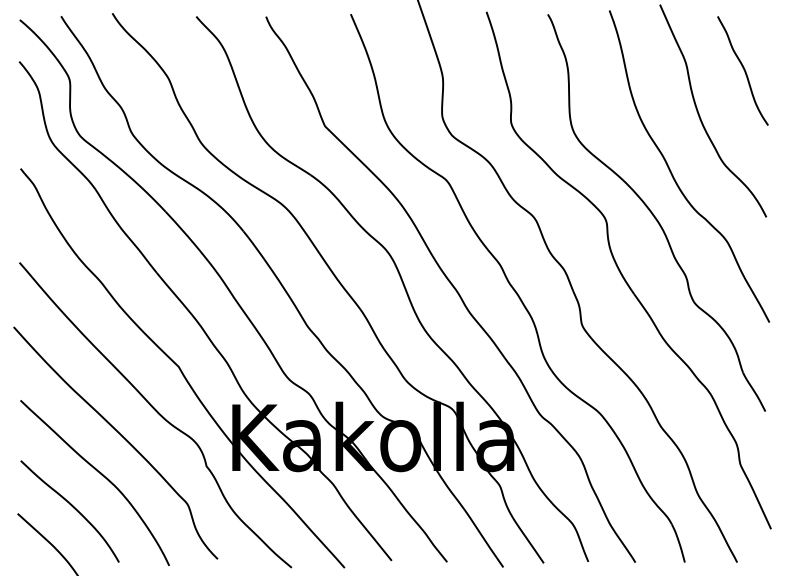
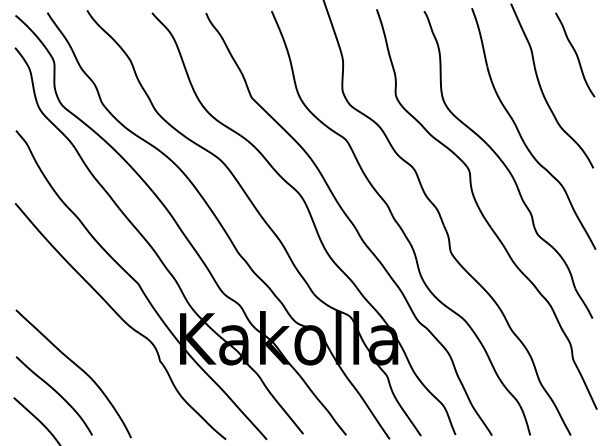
curve: (120, 435) -> (93, 337), removed

